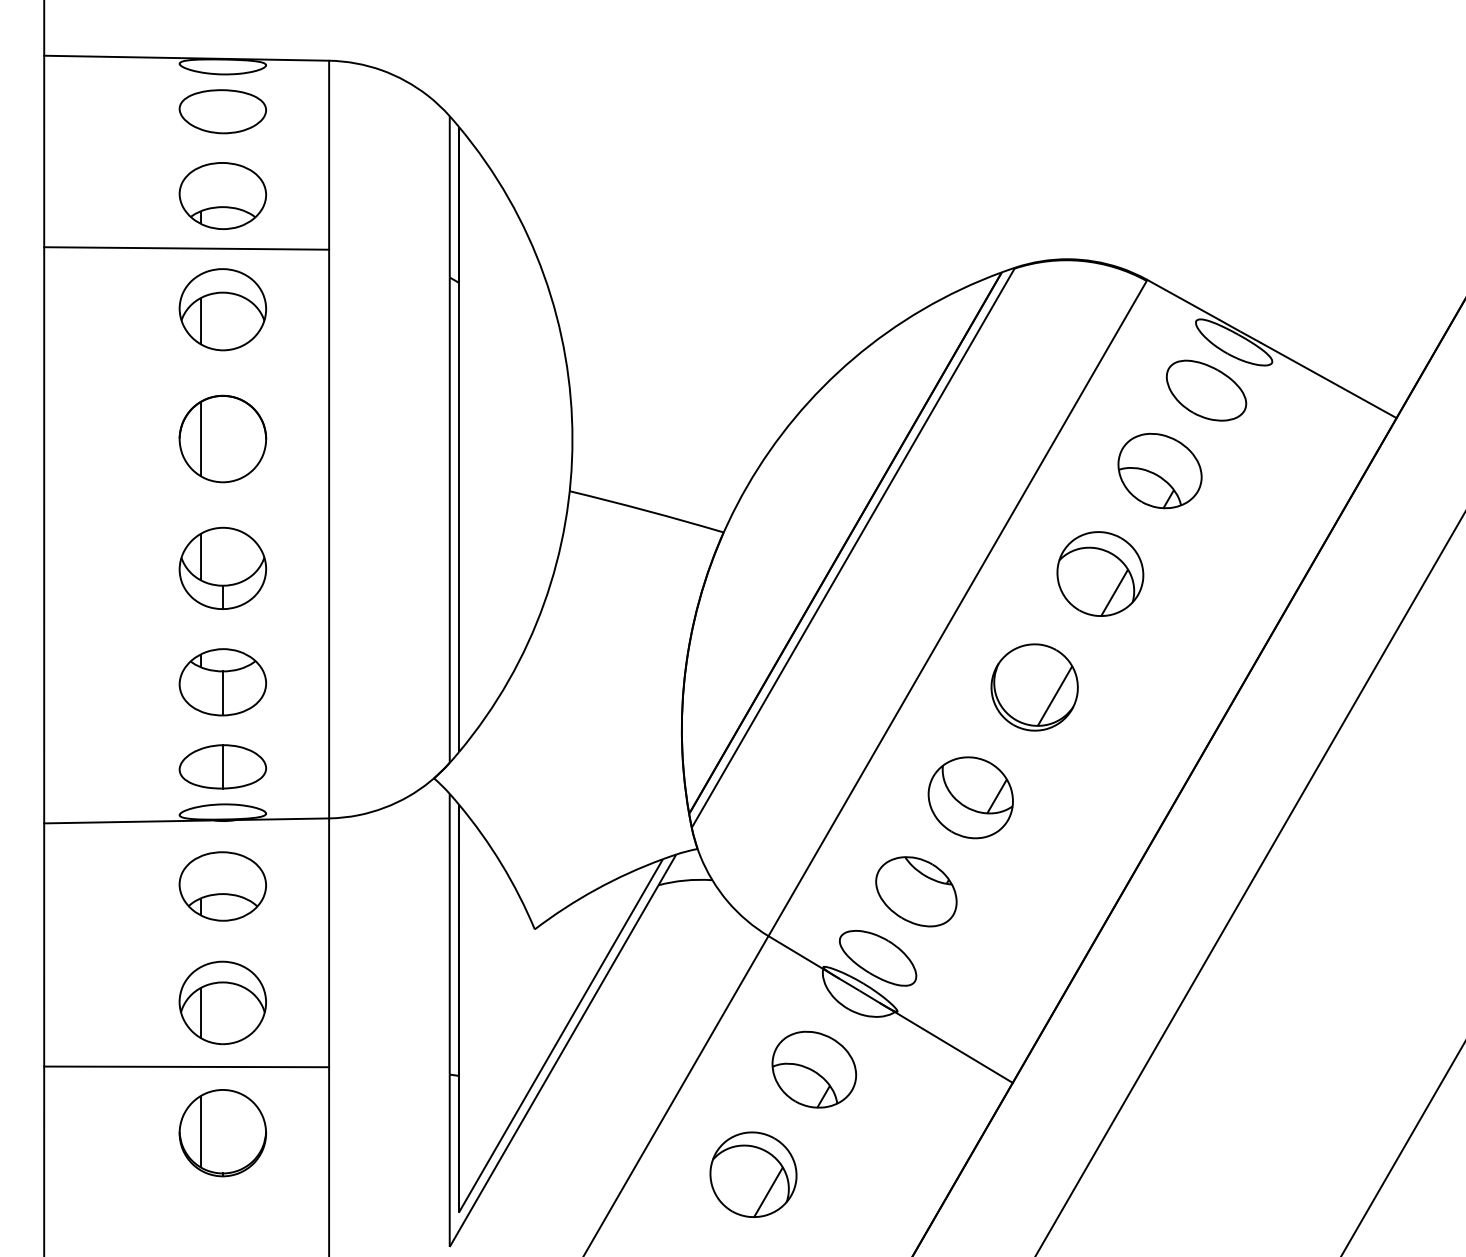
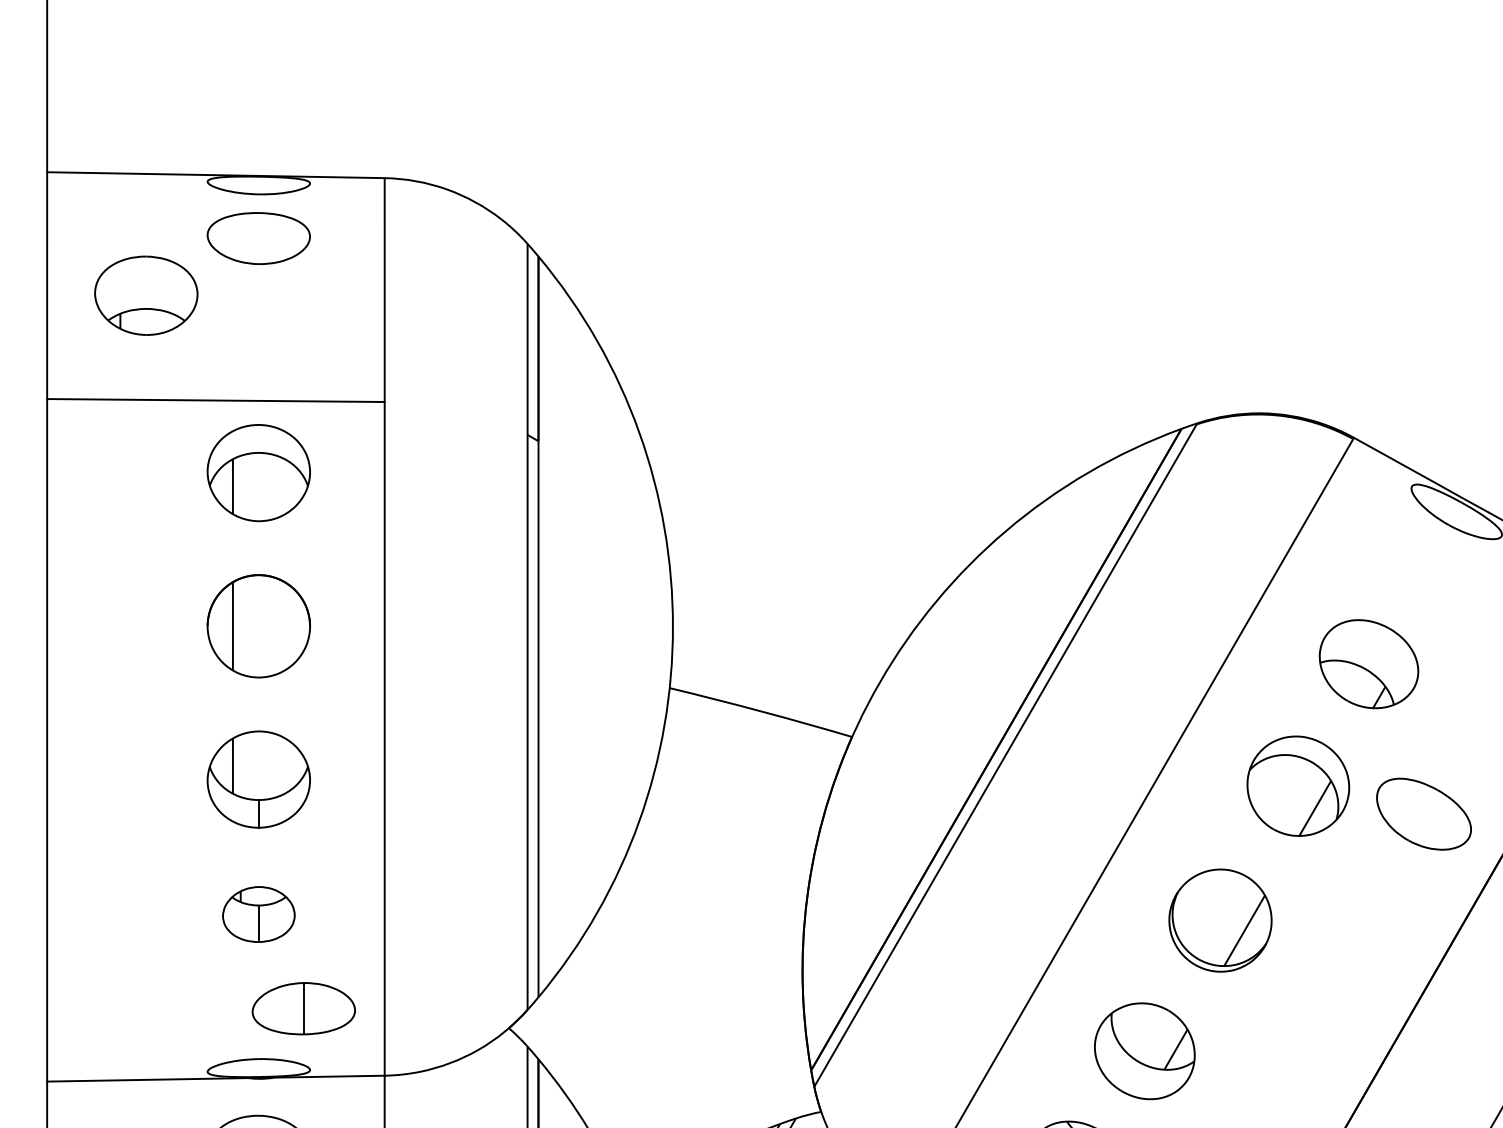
part: (222, 195) -> (145, 295), moved
part: (1206, 390) -> (1424, 813), moved
part: (222, 682) -> (258, 914), size x0.7
part: (222, 766) -> (303, 1008), moved

